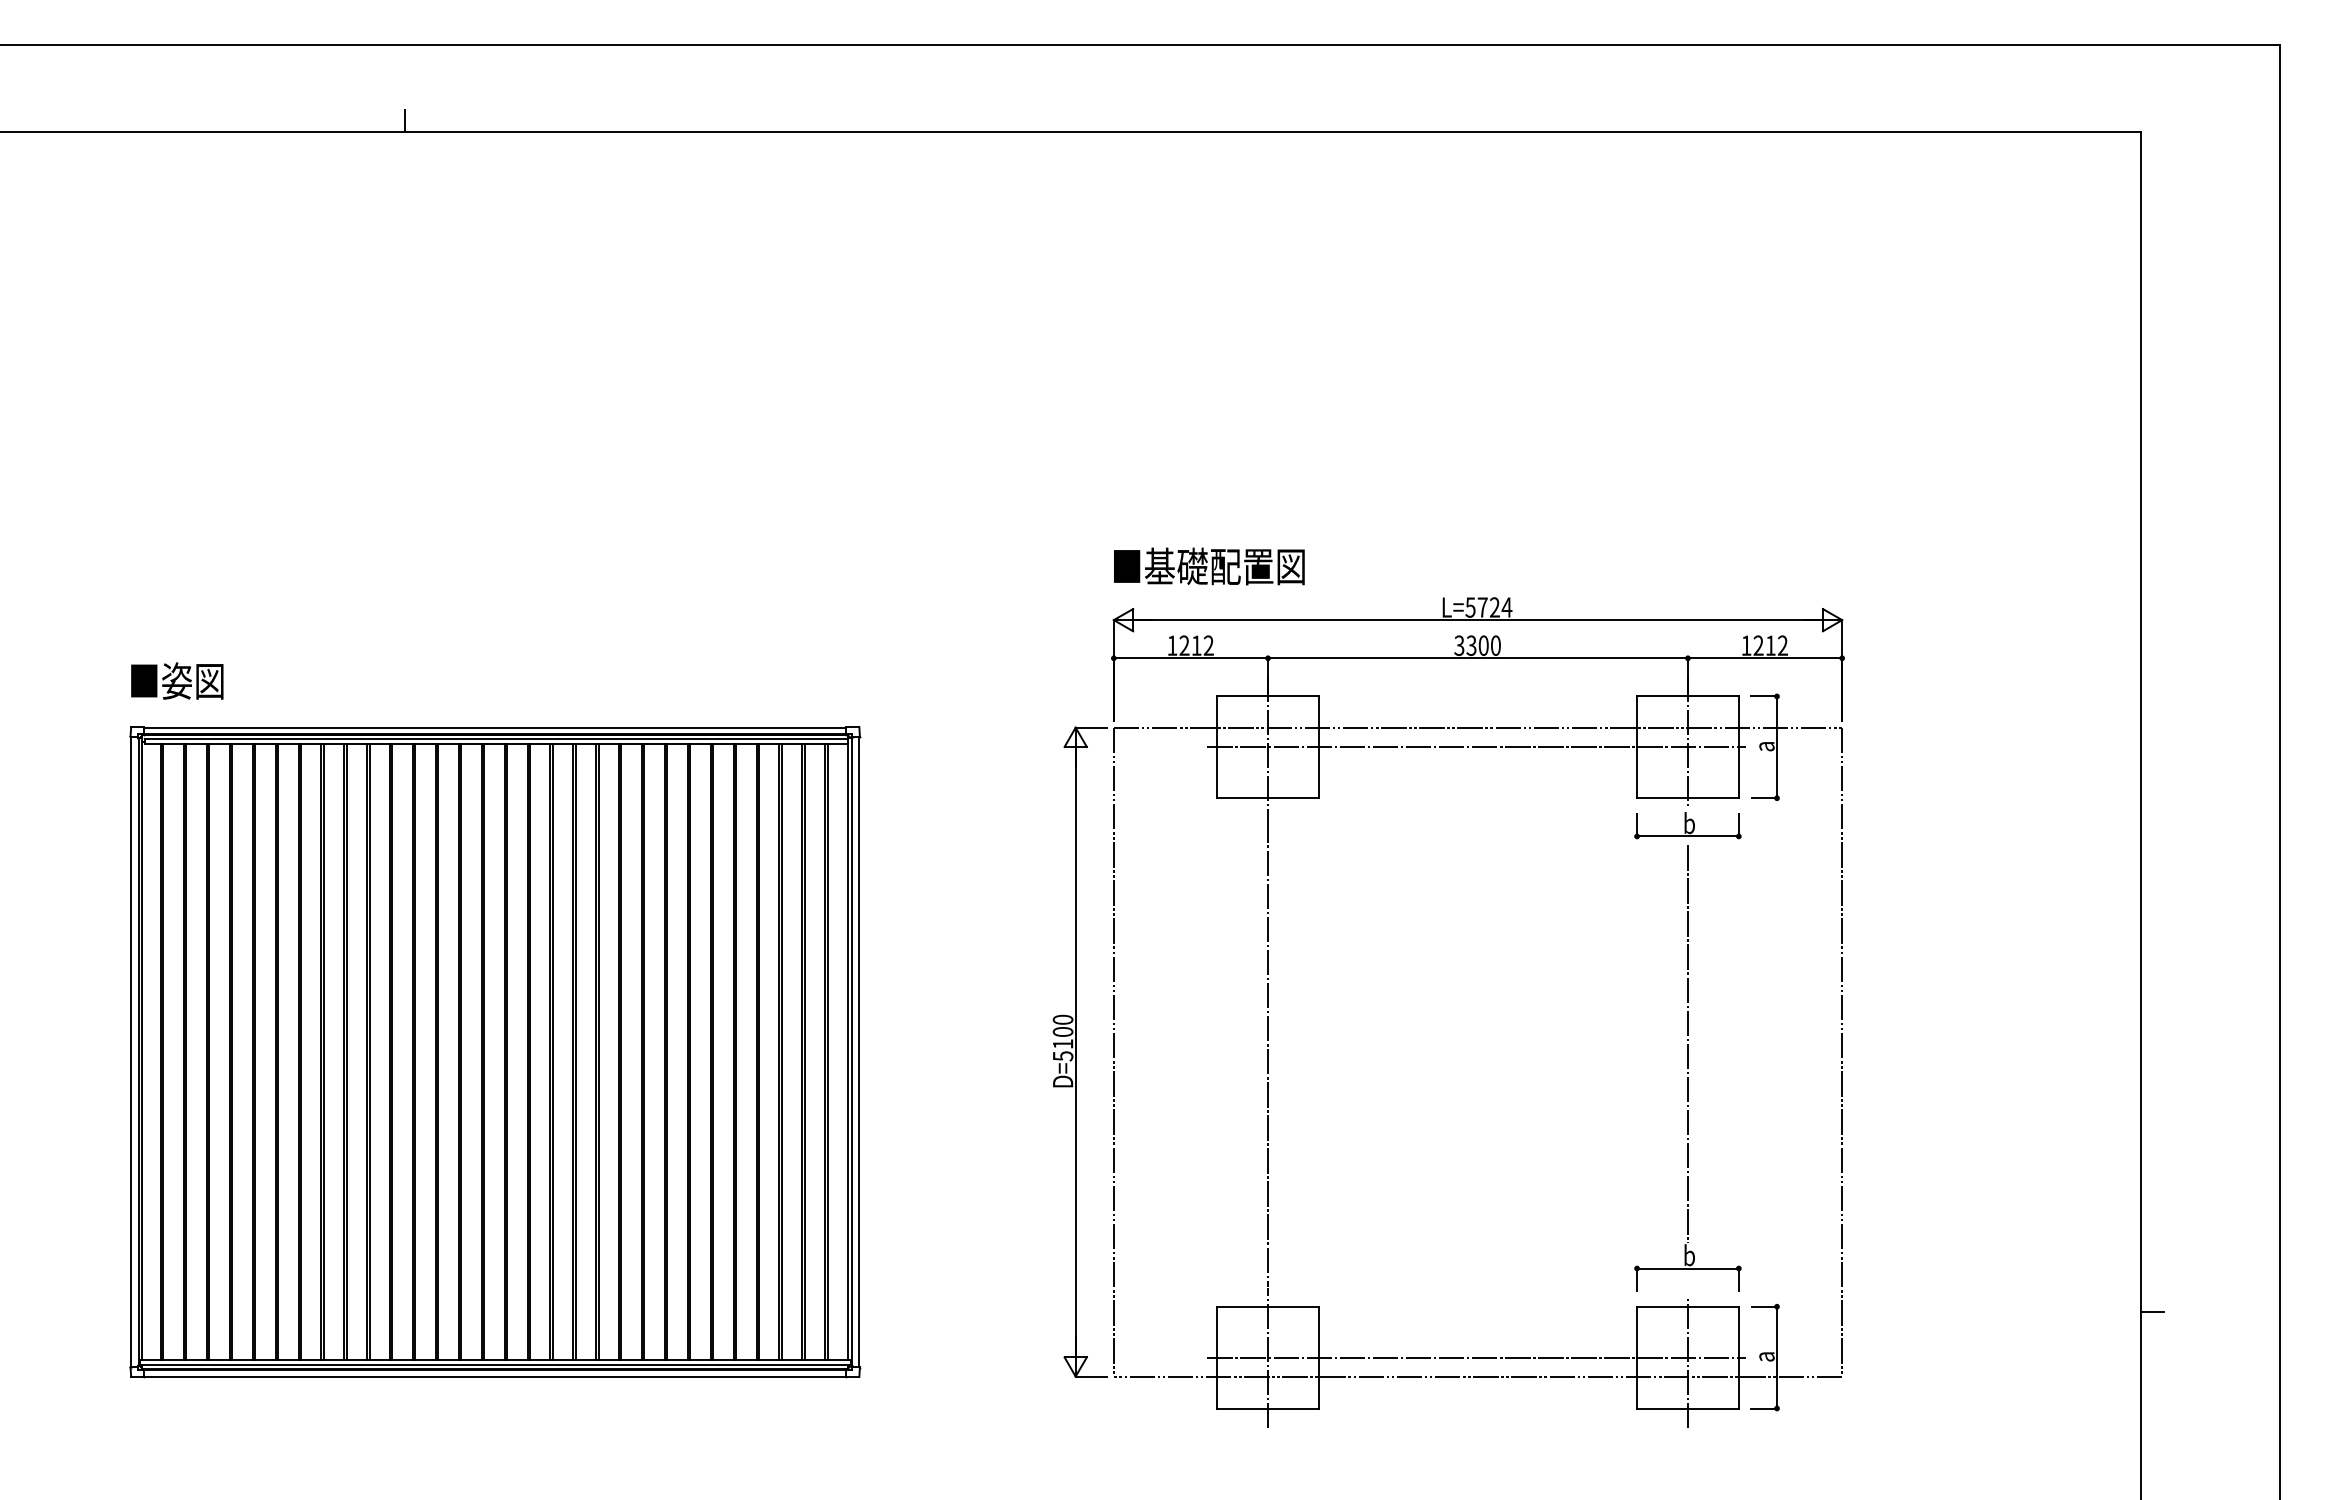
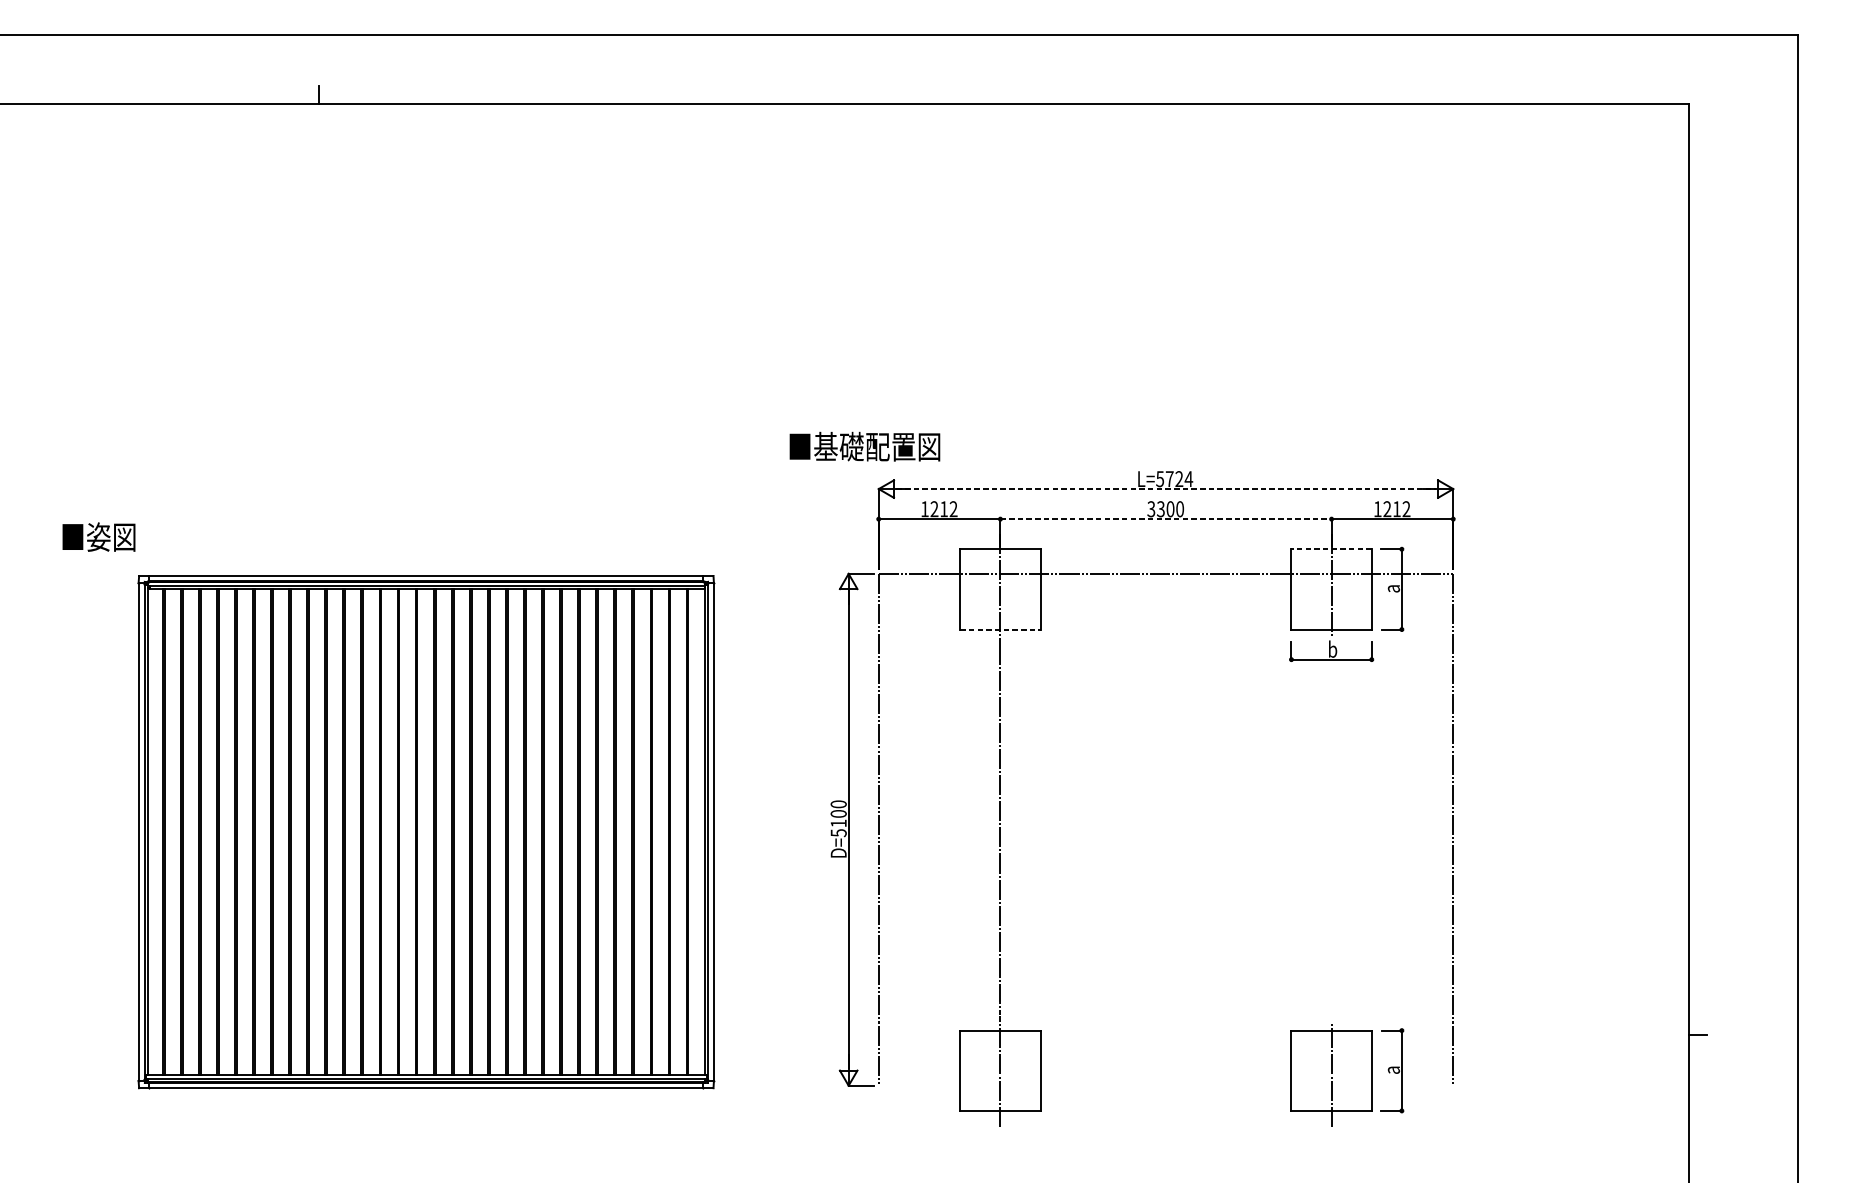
text: (1209, 566) -> (865, 446), moved
line: (1478, 620) -> (1166, 489), solid -> dashed
line: (1478, 658) -> (1166, 519), solid -> dashed
text: (177, 680) -> (99, 536), moved
line: (1687, 696) -> (1331, 549), solid -> dashed
line: (1476, 747) -> (1164, 589), removed
line: (1268, 798) -> (1000, 629), solid -> dashed
part: (495, 1052) -> (426, 832), moved
part: (1687, 1068) -> (1331, 842), removed
line: (1476, 1357) -> (1164, 1070), removed
line: (1477, 1376) -> (1165, 1085), removed

